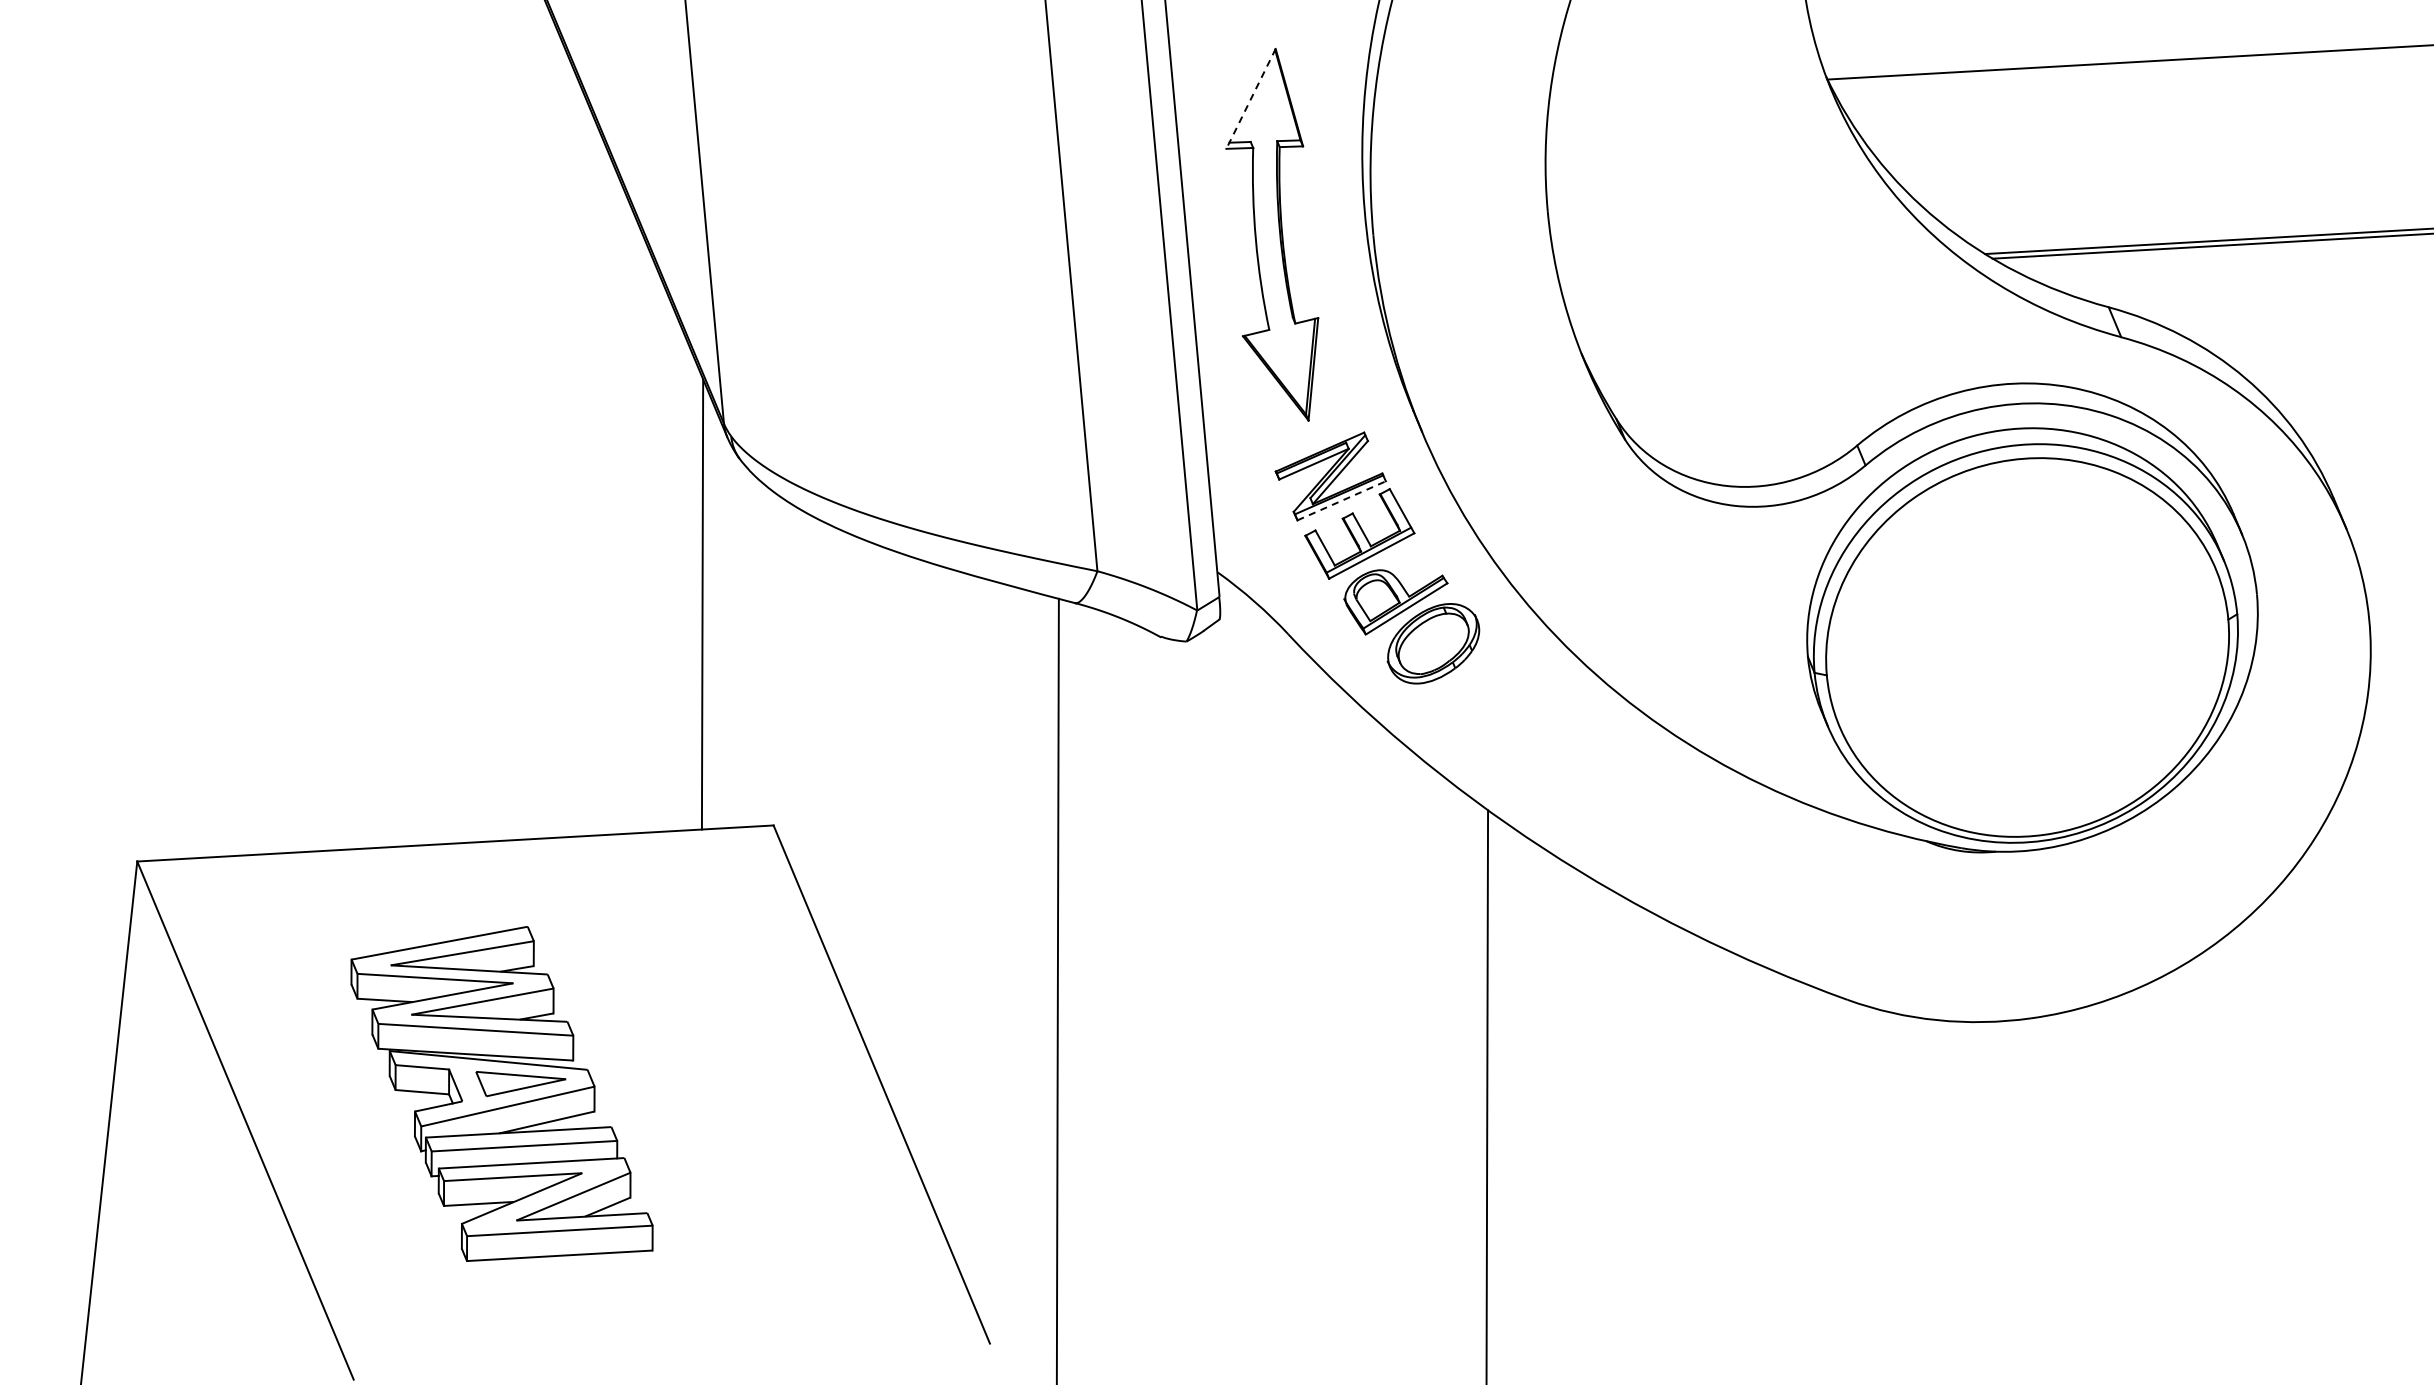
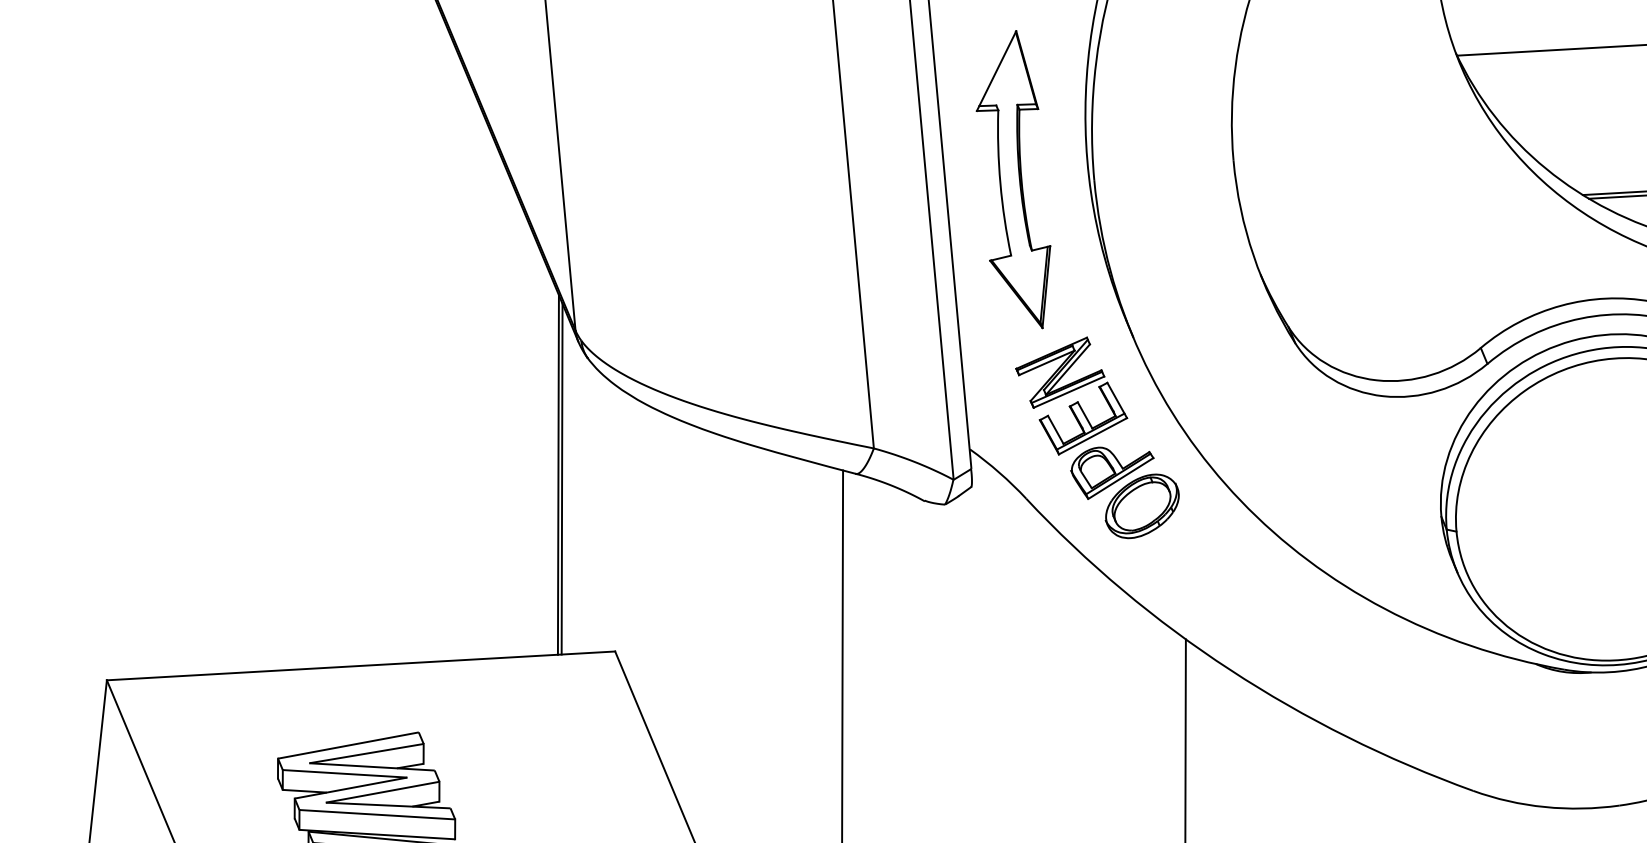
line: (1251, 98) -> (996, 70), dashed -> solid
line: (1342, 500) -> (1069, 391), dashed -> solid
line: (706, 609) -> (561, 478), added

